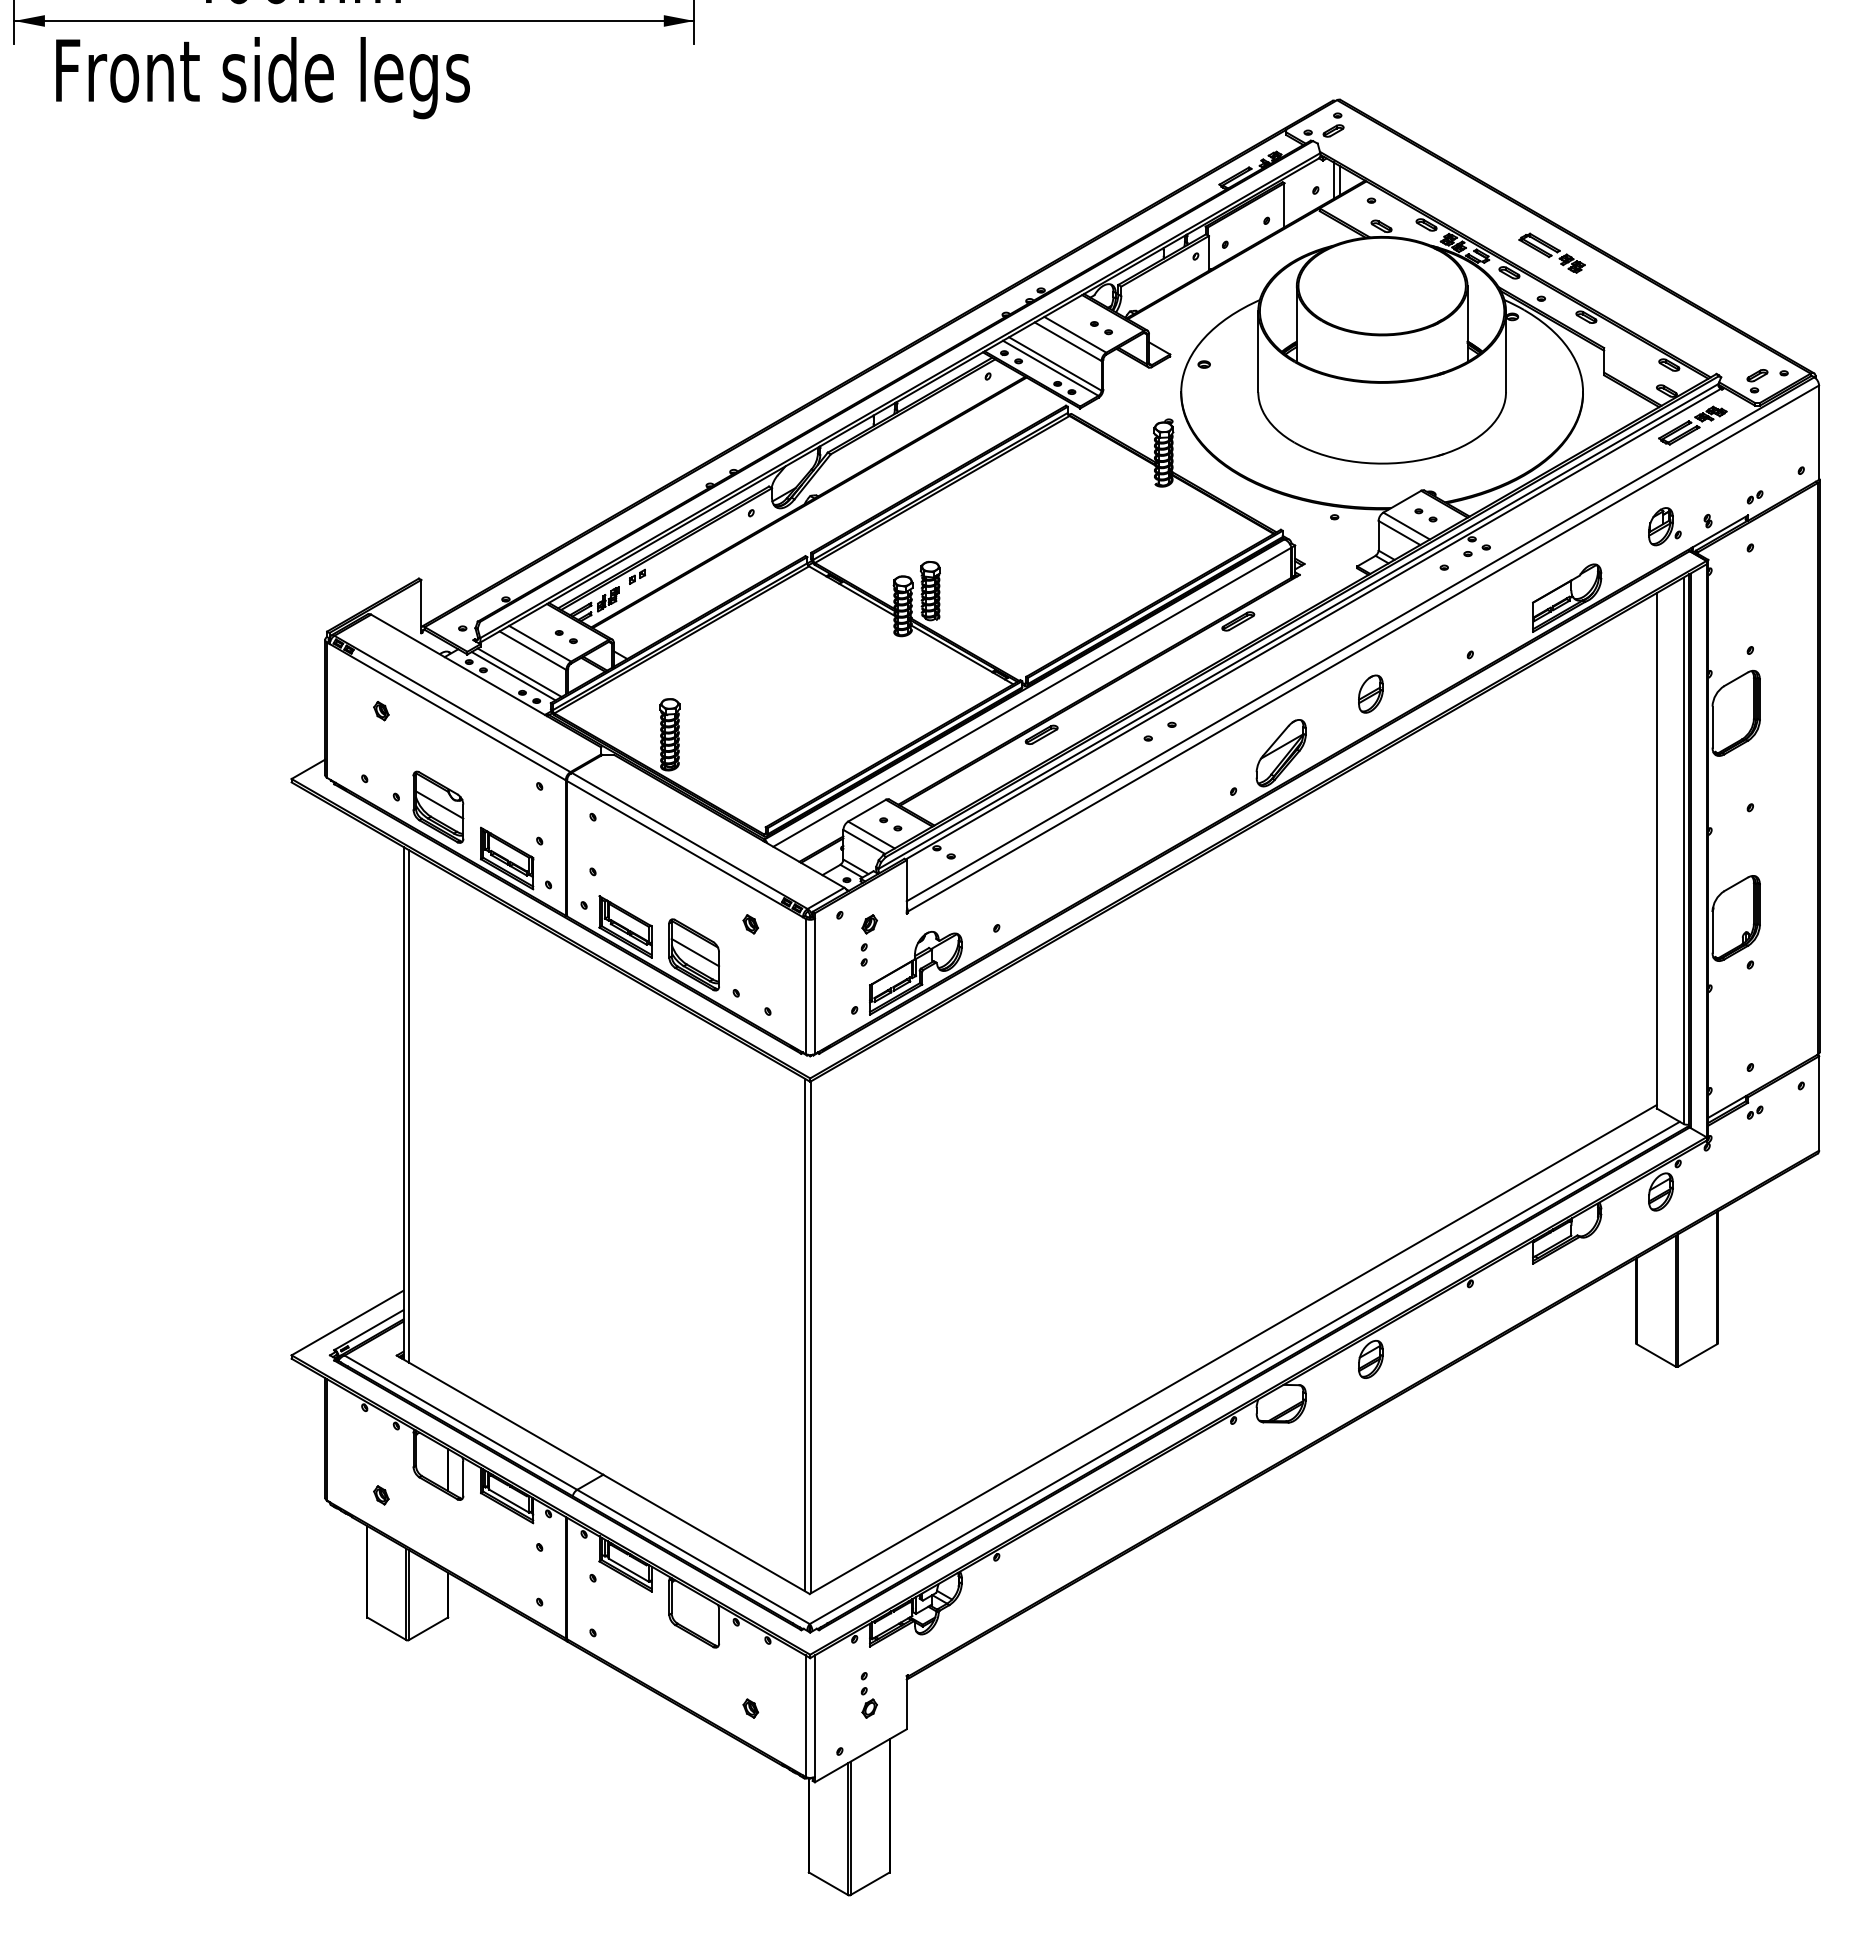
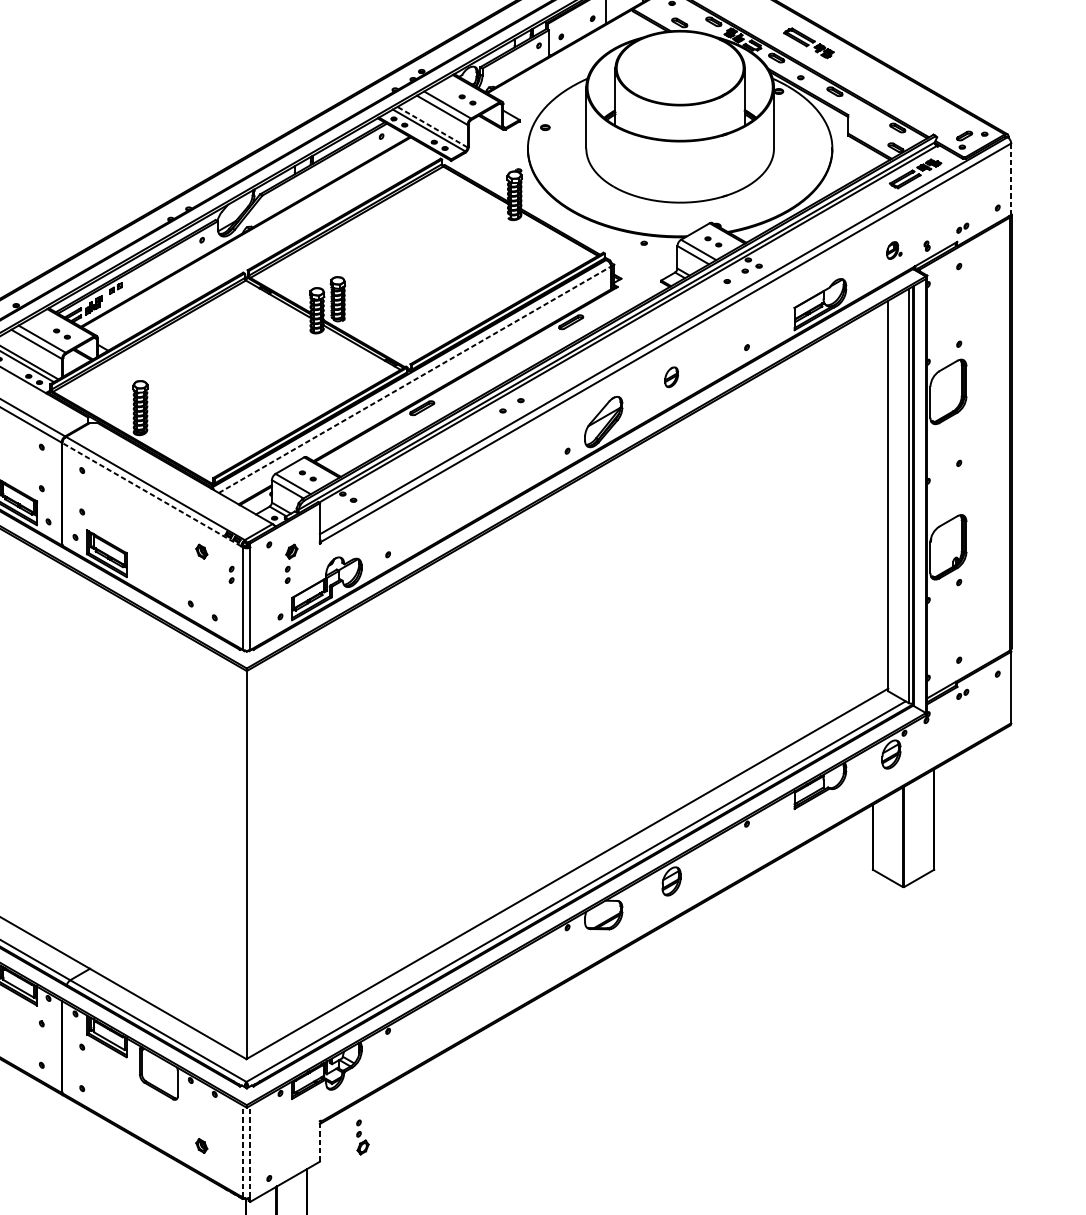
line: (1054, 363) -> (431, 126), solid -> dashed
line: (1819, 433) -> (1011, 179), solid -> dashed
part: (1664, 526) -> (894, 250), size x0.6
part: (1370, 693) -> (671, 376), size x0.7
line: (1032, 696) -> (415, 379), solid -> dashed
line: (684, 848) -> (151, 494), solid -> dashed
part: (693, 954) -> (158, 574), removed
part: (789, 954) -> (231, 574), added
line: (804, 1334) -> (242, 862), removed
part: (868, 1695) -> (362, 1137), moved
line: (906, 1702) -> (319, 1141), solid -> dashed
line: (805, 1716) -> (243, 1151), solid -> dashed
line: (814, 1716) -> (250, 1151), solid -> dashed

